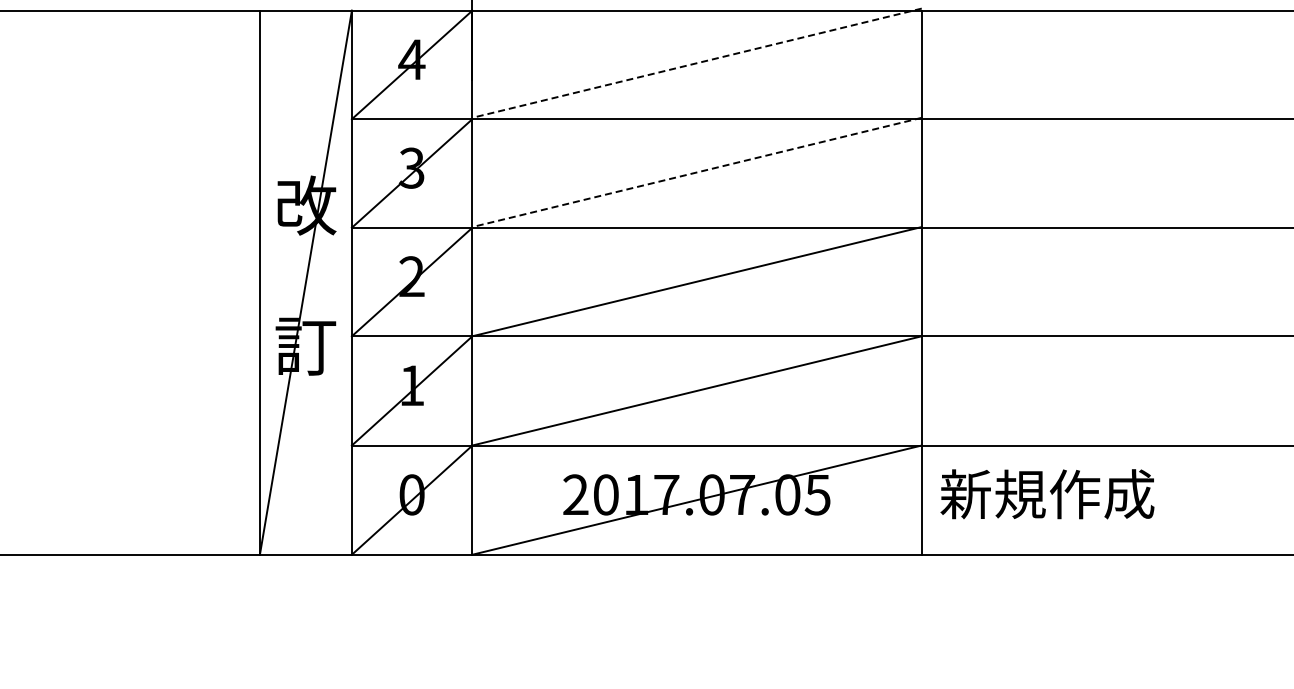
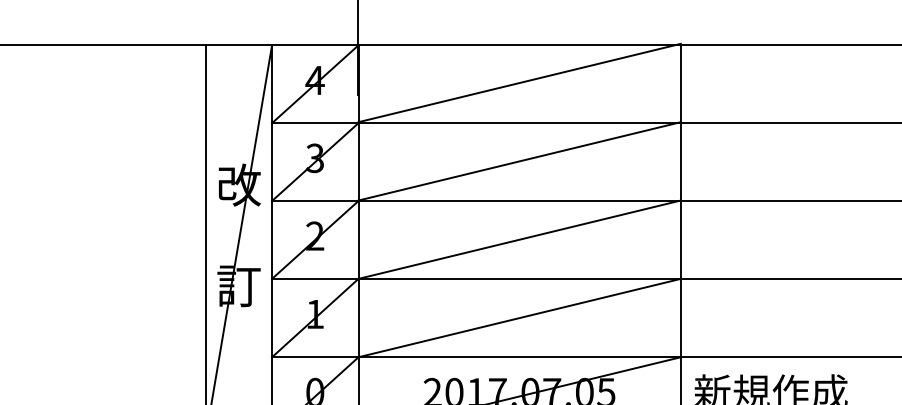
line: (696, 63) -> (519, 83), dashed -> solid
line: (696, 172) -> (519, 161), dashed -> solid

